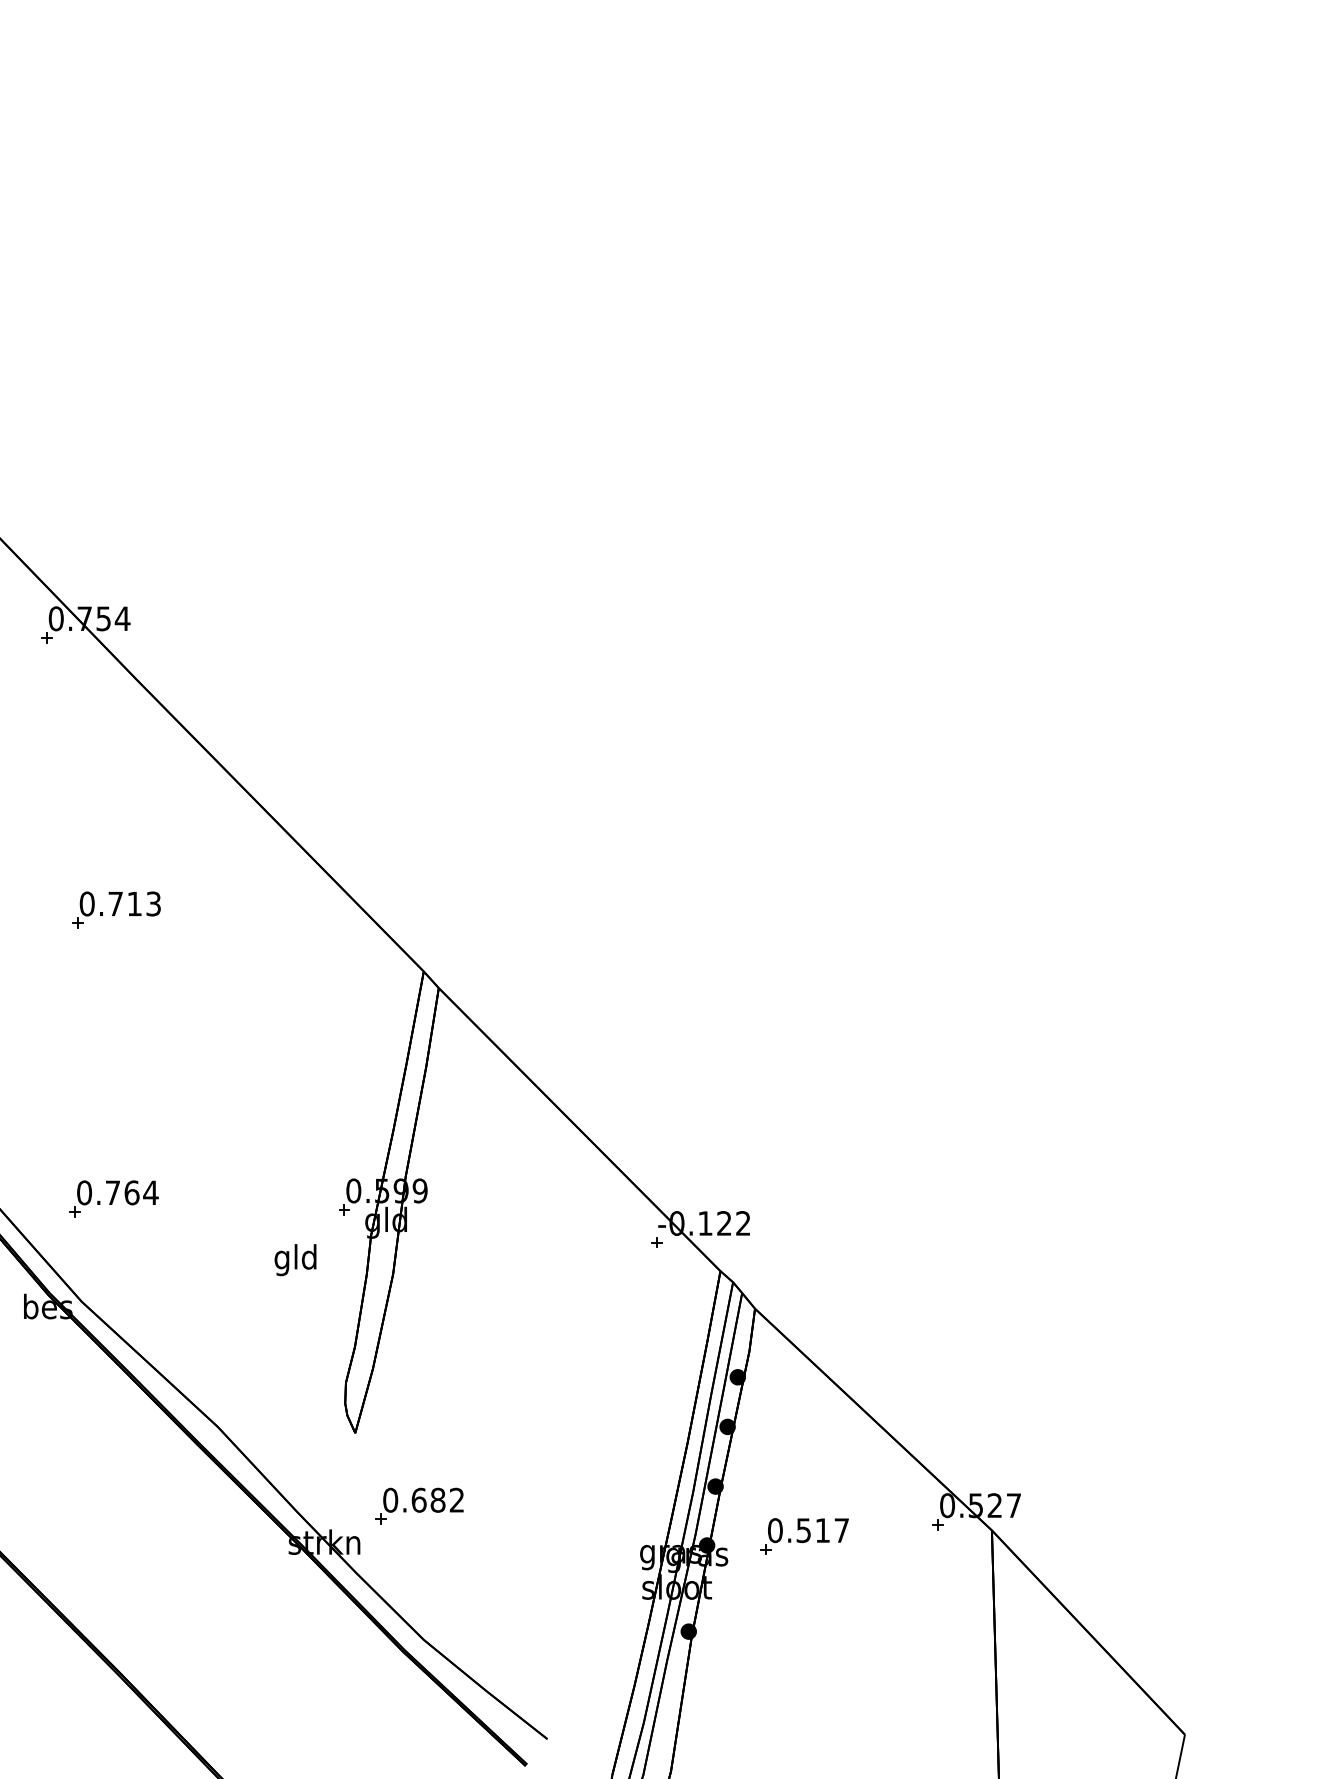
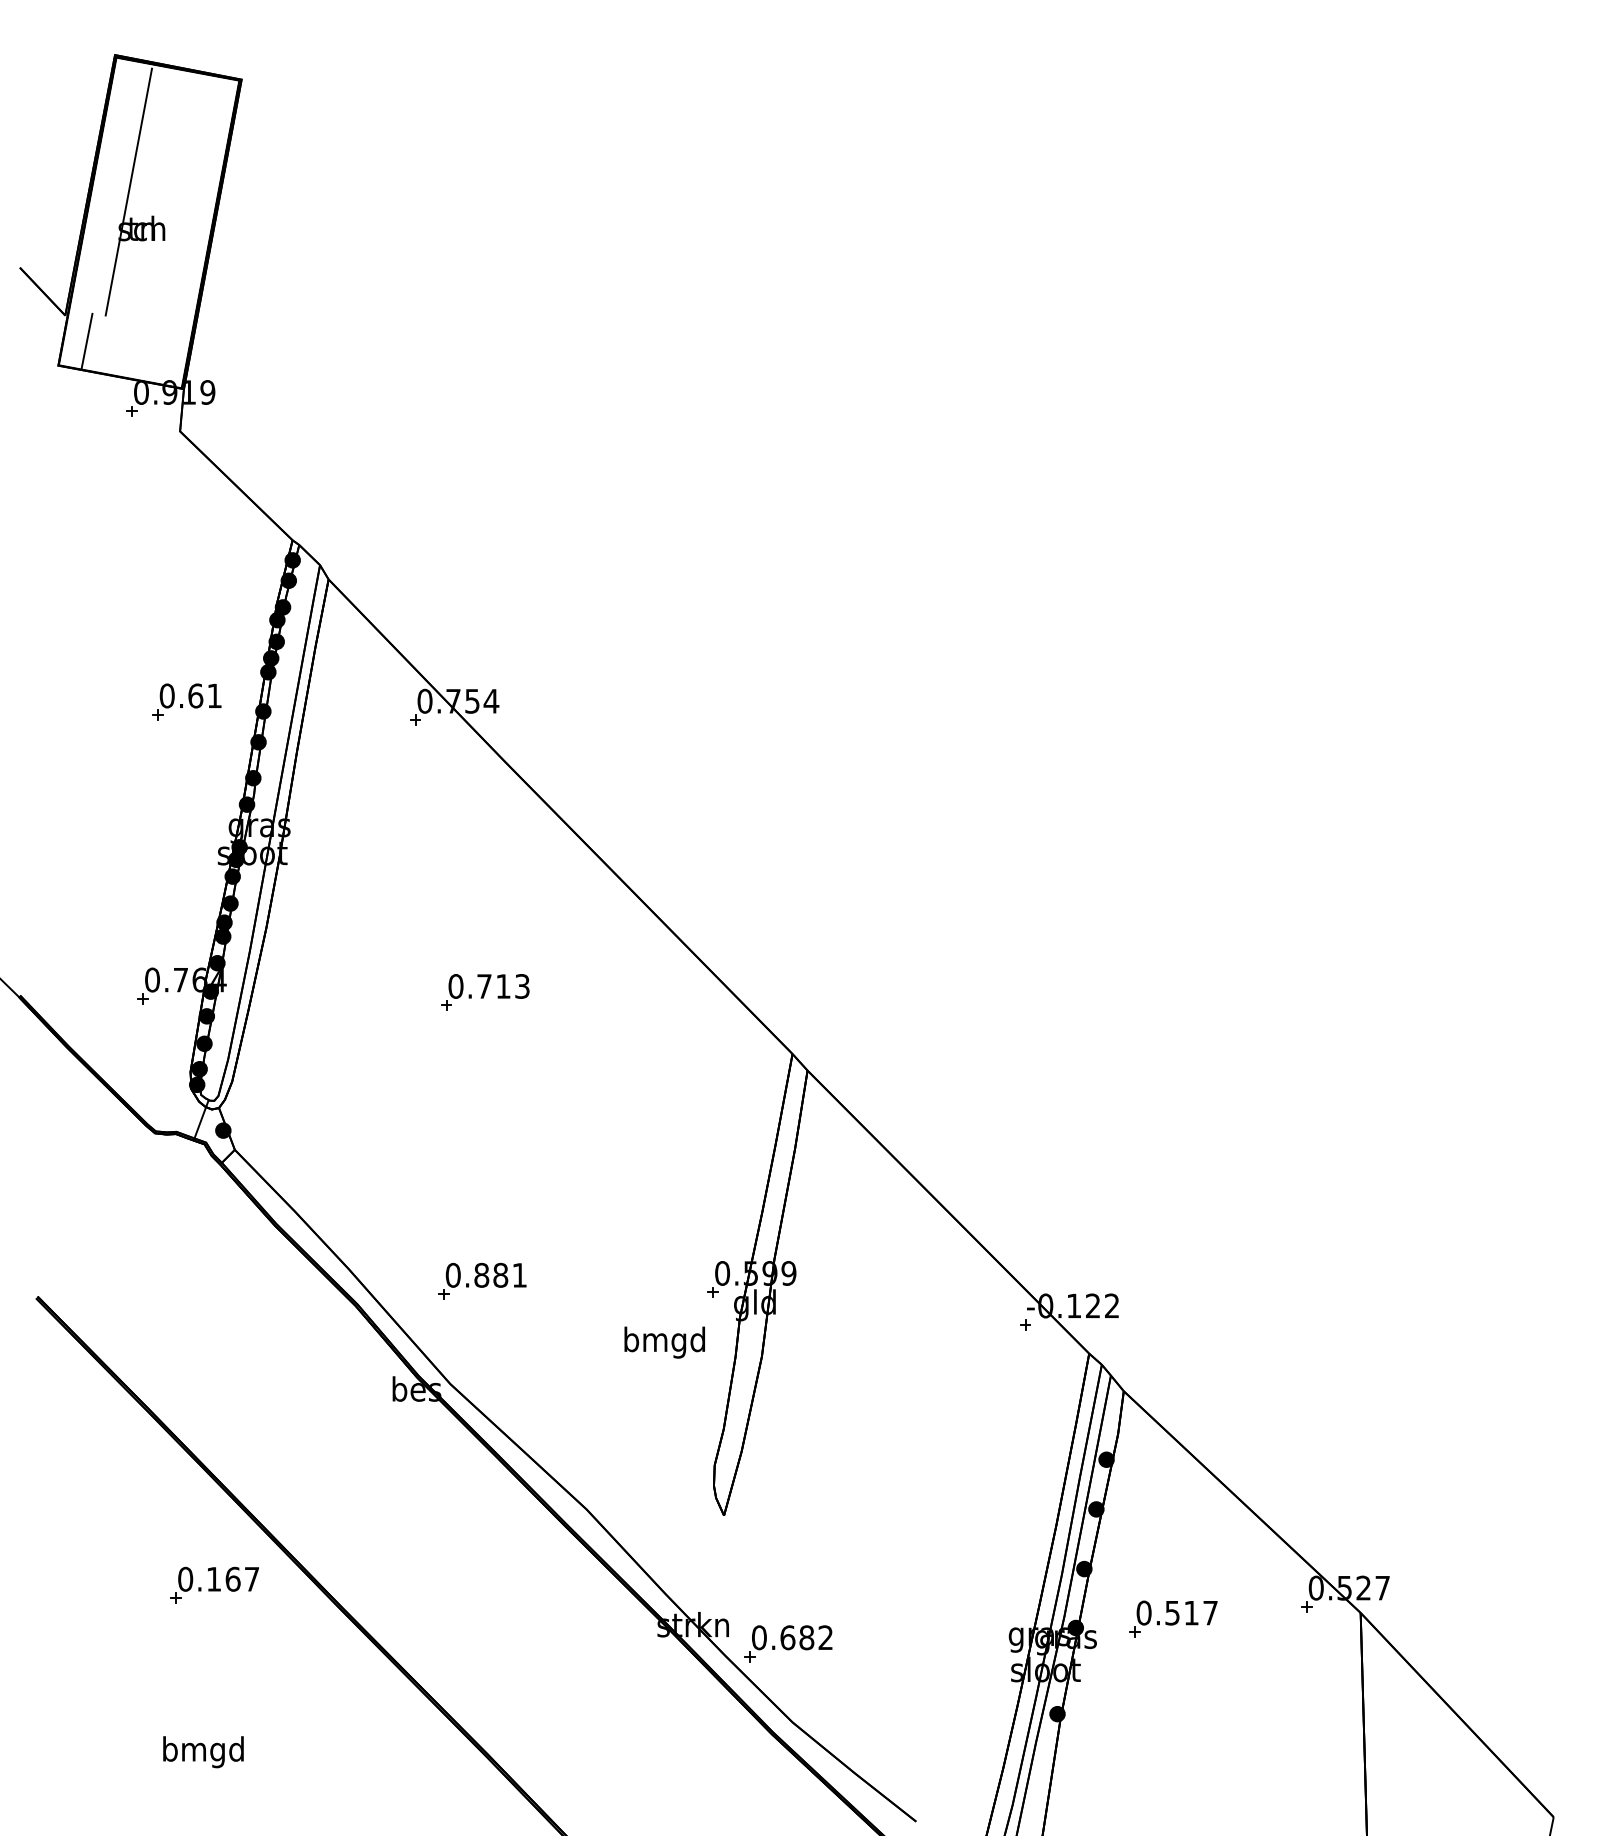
text: (131, 1192) -> (500, 1274), 0.764 -> 0.881
text: (295, 1260) -> (664, 1342), gld -> bmgd
part: (419, 1506) -> (788, 1643), moved

